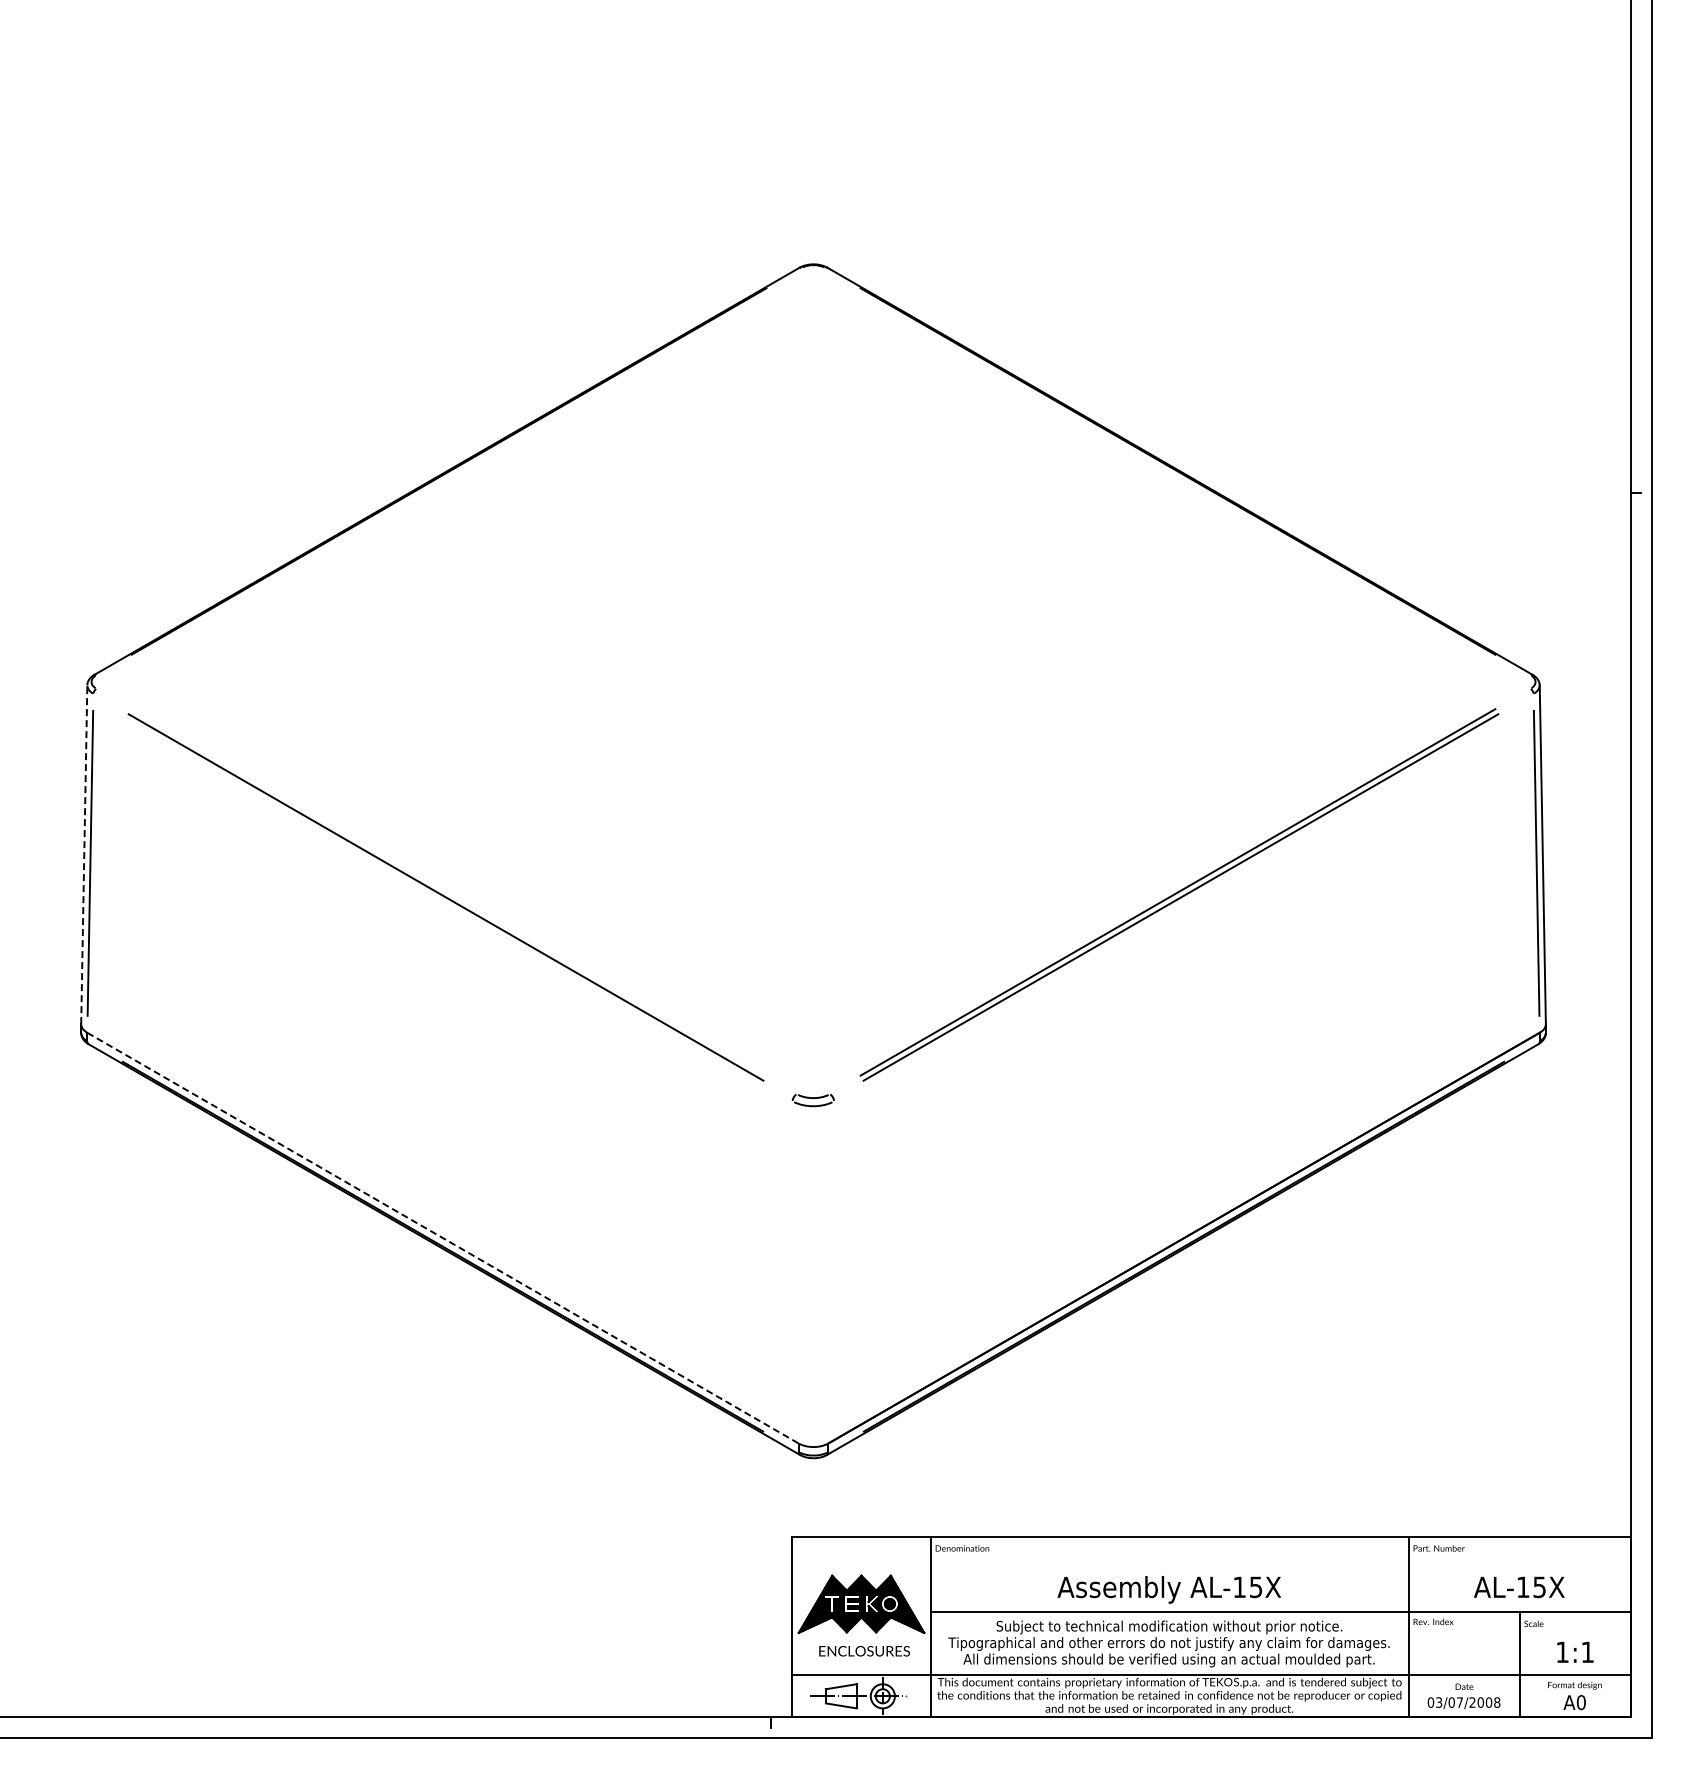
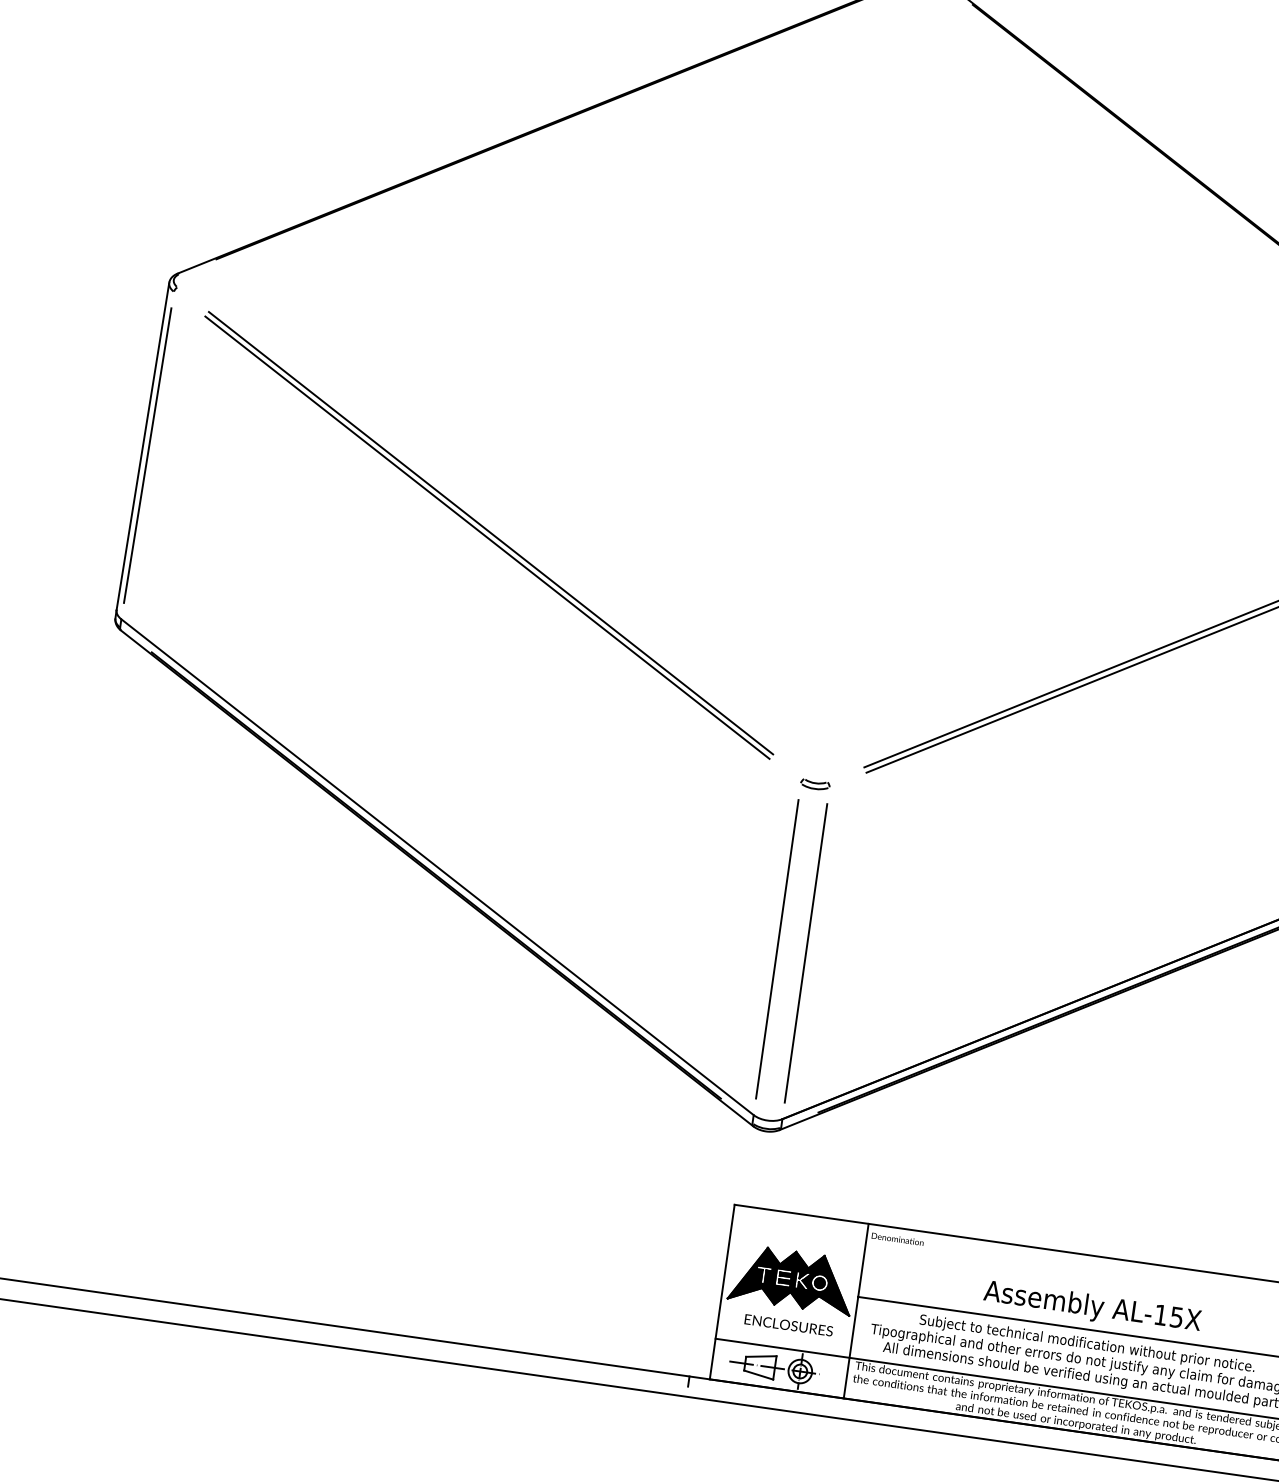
line: (84, 854) -> (143, 446), dashed -> solid
line: (448, 892) -> (490, 533), added
part: (813, 1100) -> (815, 784), size x0.71
line: (443, 1238) -> (437, 867), dashed -> solid
line: (798, 1272) -> (777, 949), added
line: (828, 1272) -> (806, 953), added

